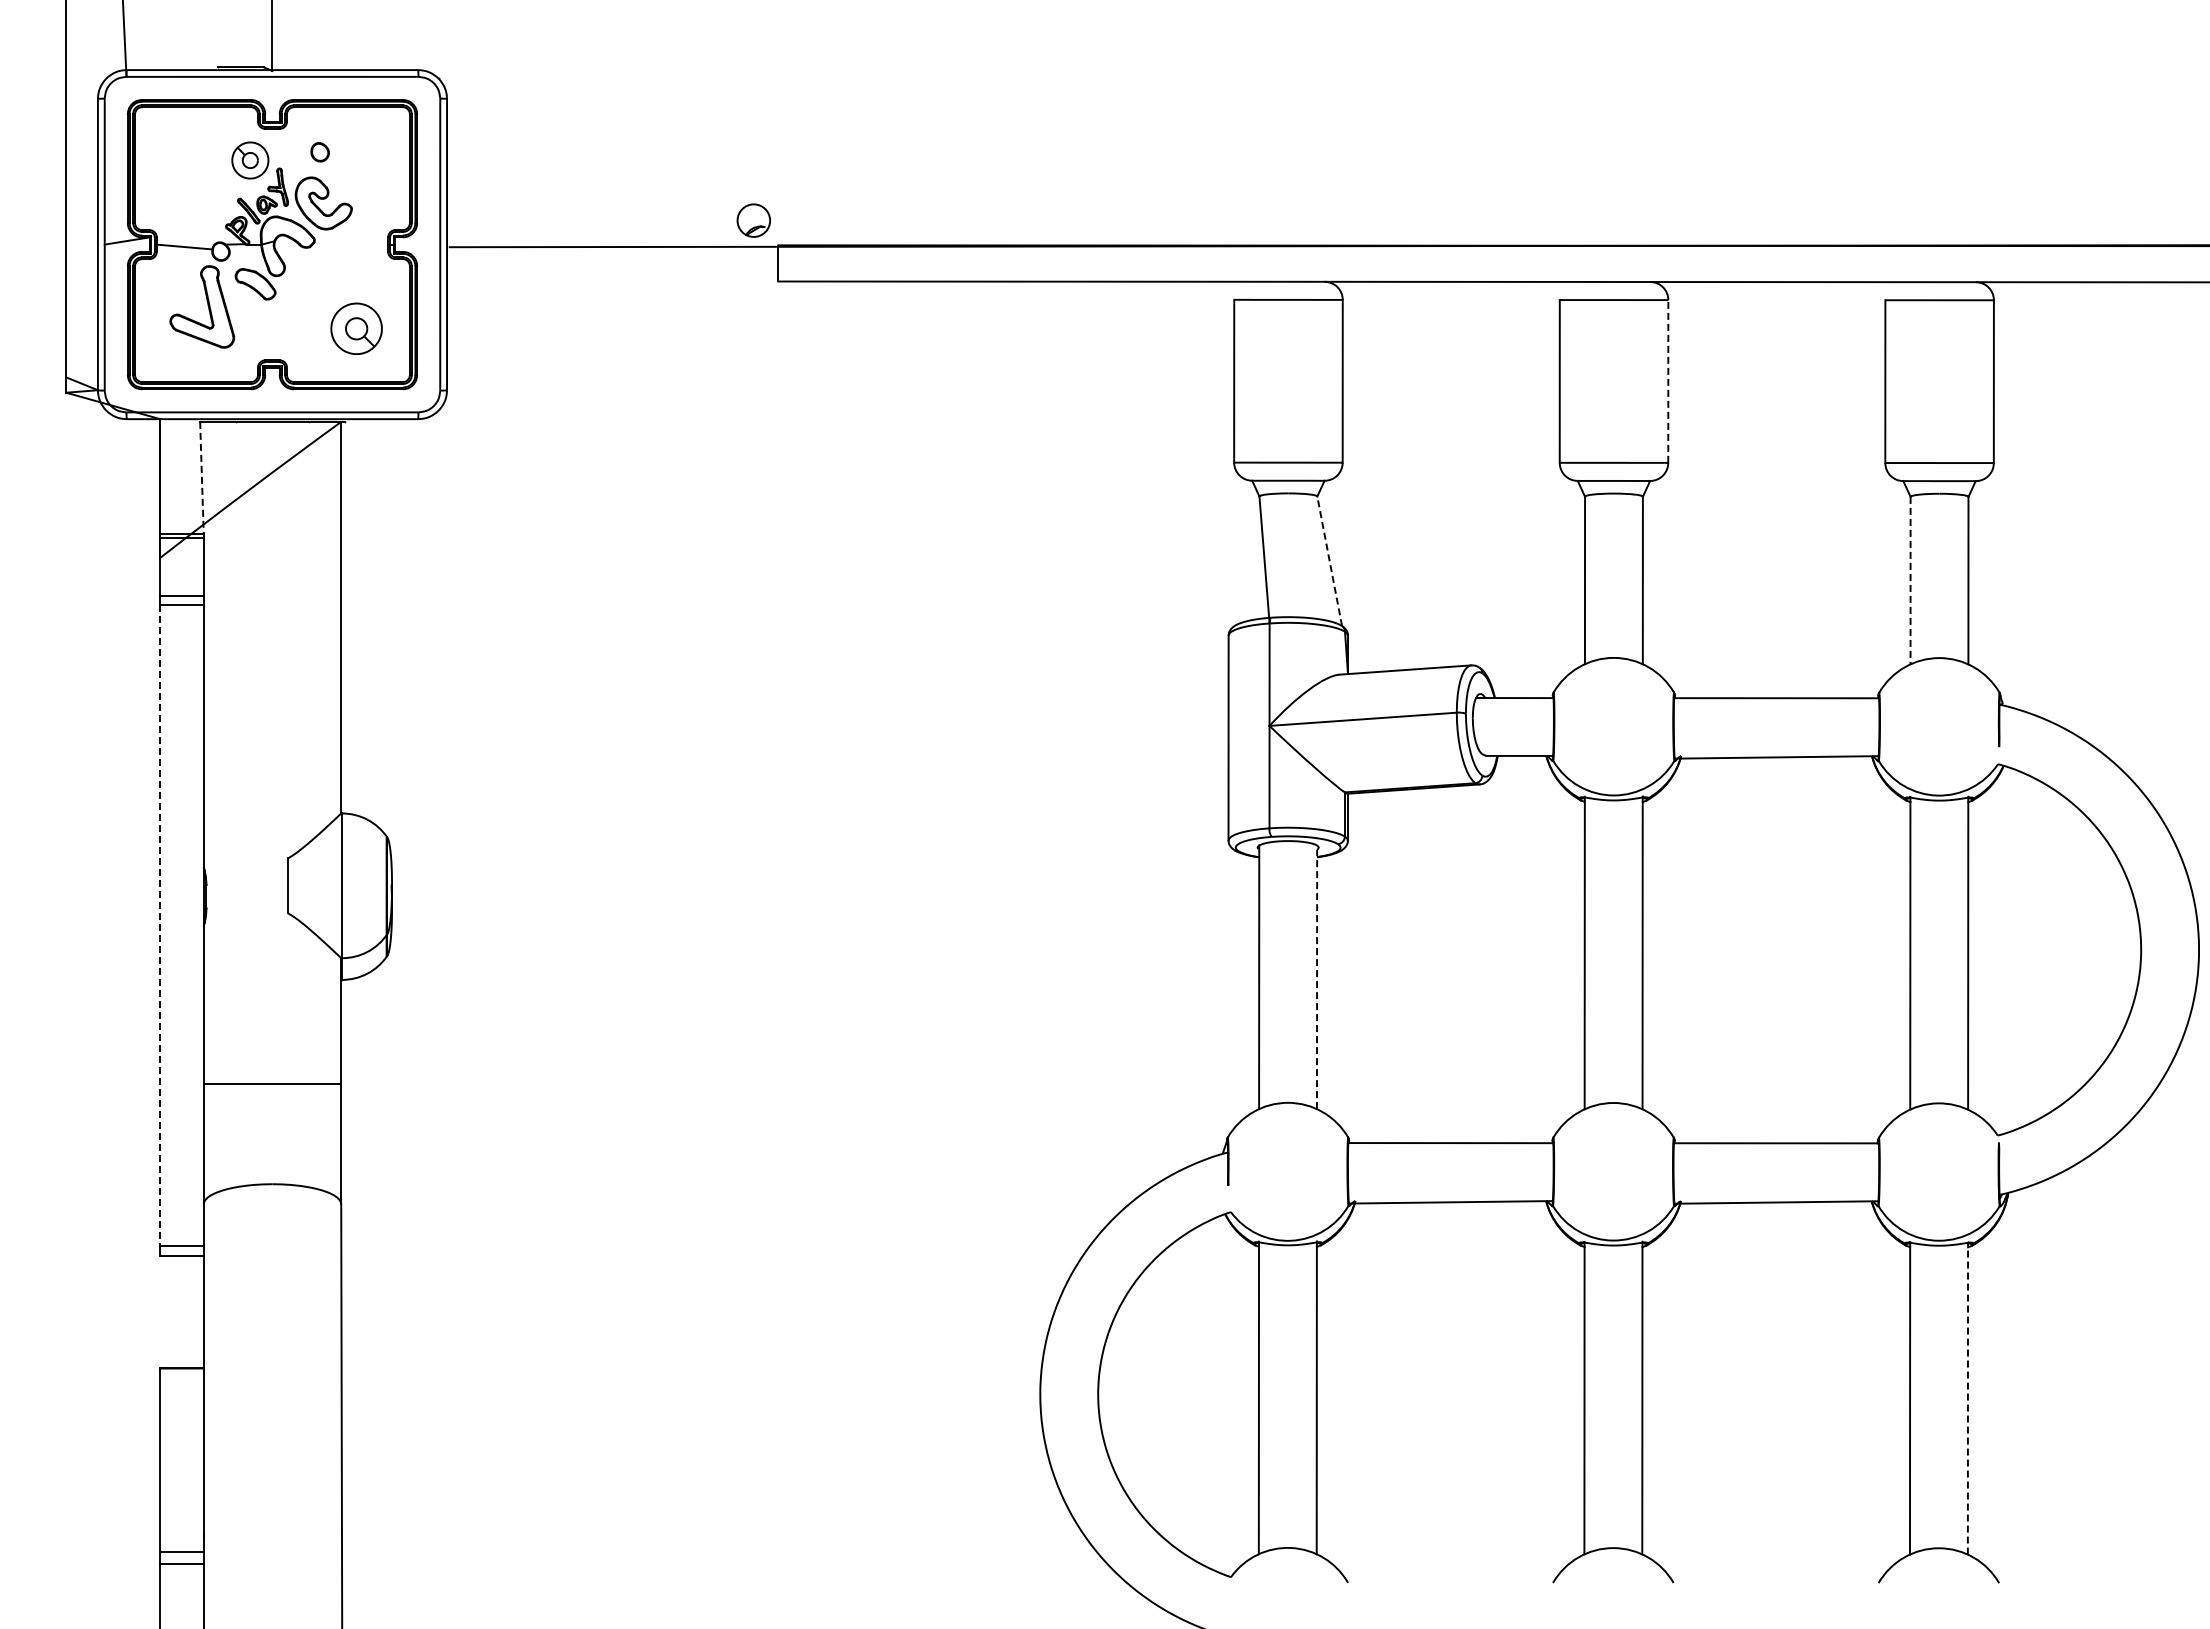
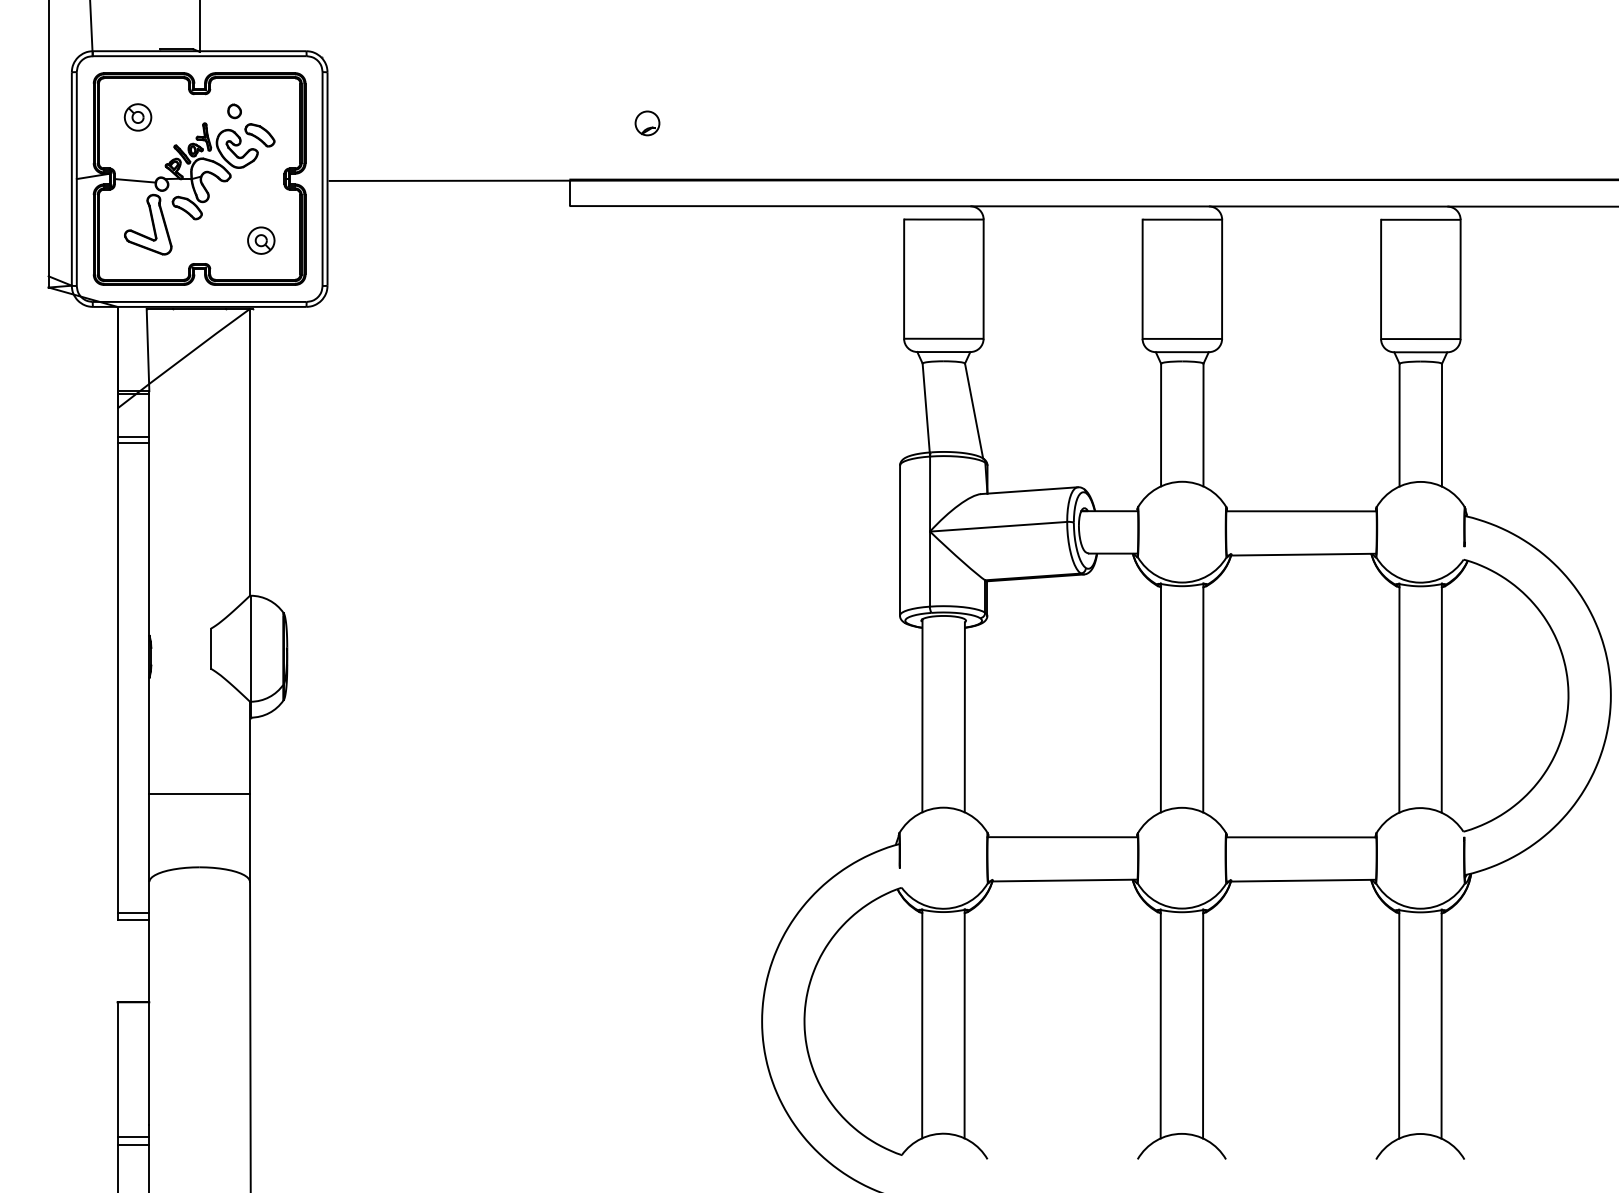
part: (250, 160) -> (138, 117), moved
part: (354, 184) -> (259, 135), added
part: (753, 220) -> (647, 123), moved
part: (356, 328) -> (261, 240), size x0.71
line: (1668, 380) -> (1222, 278), dashed -> solid
line: (201, 478) -> (147, 350), dashed -> solid
line: (1329, 561) -> (973, 411), dashed -> solid
line: (1910, 580) -> (1399, 425), dashed -> solid
line: (160, 925) -> (117, 677), dashed -> solid
line: (1317, 979) -> (965, 717), dashed -> solid
line: (1967, 1397) -> (1441, 1023), dashed -> solid

